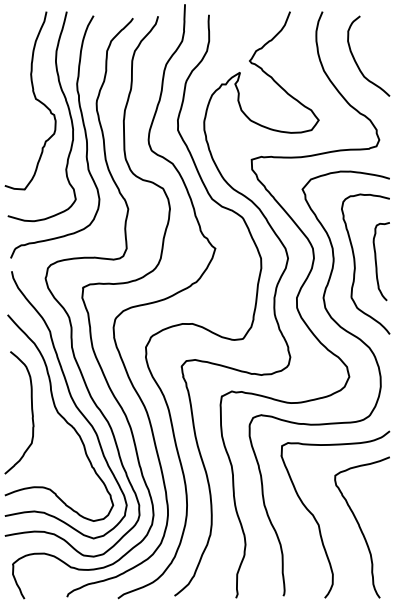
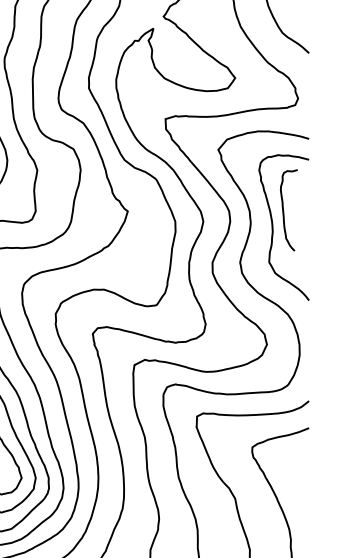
curve: (376, 261) -> (283, 210), moved

